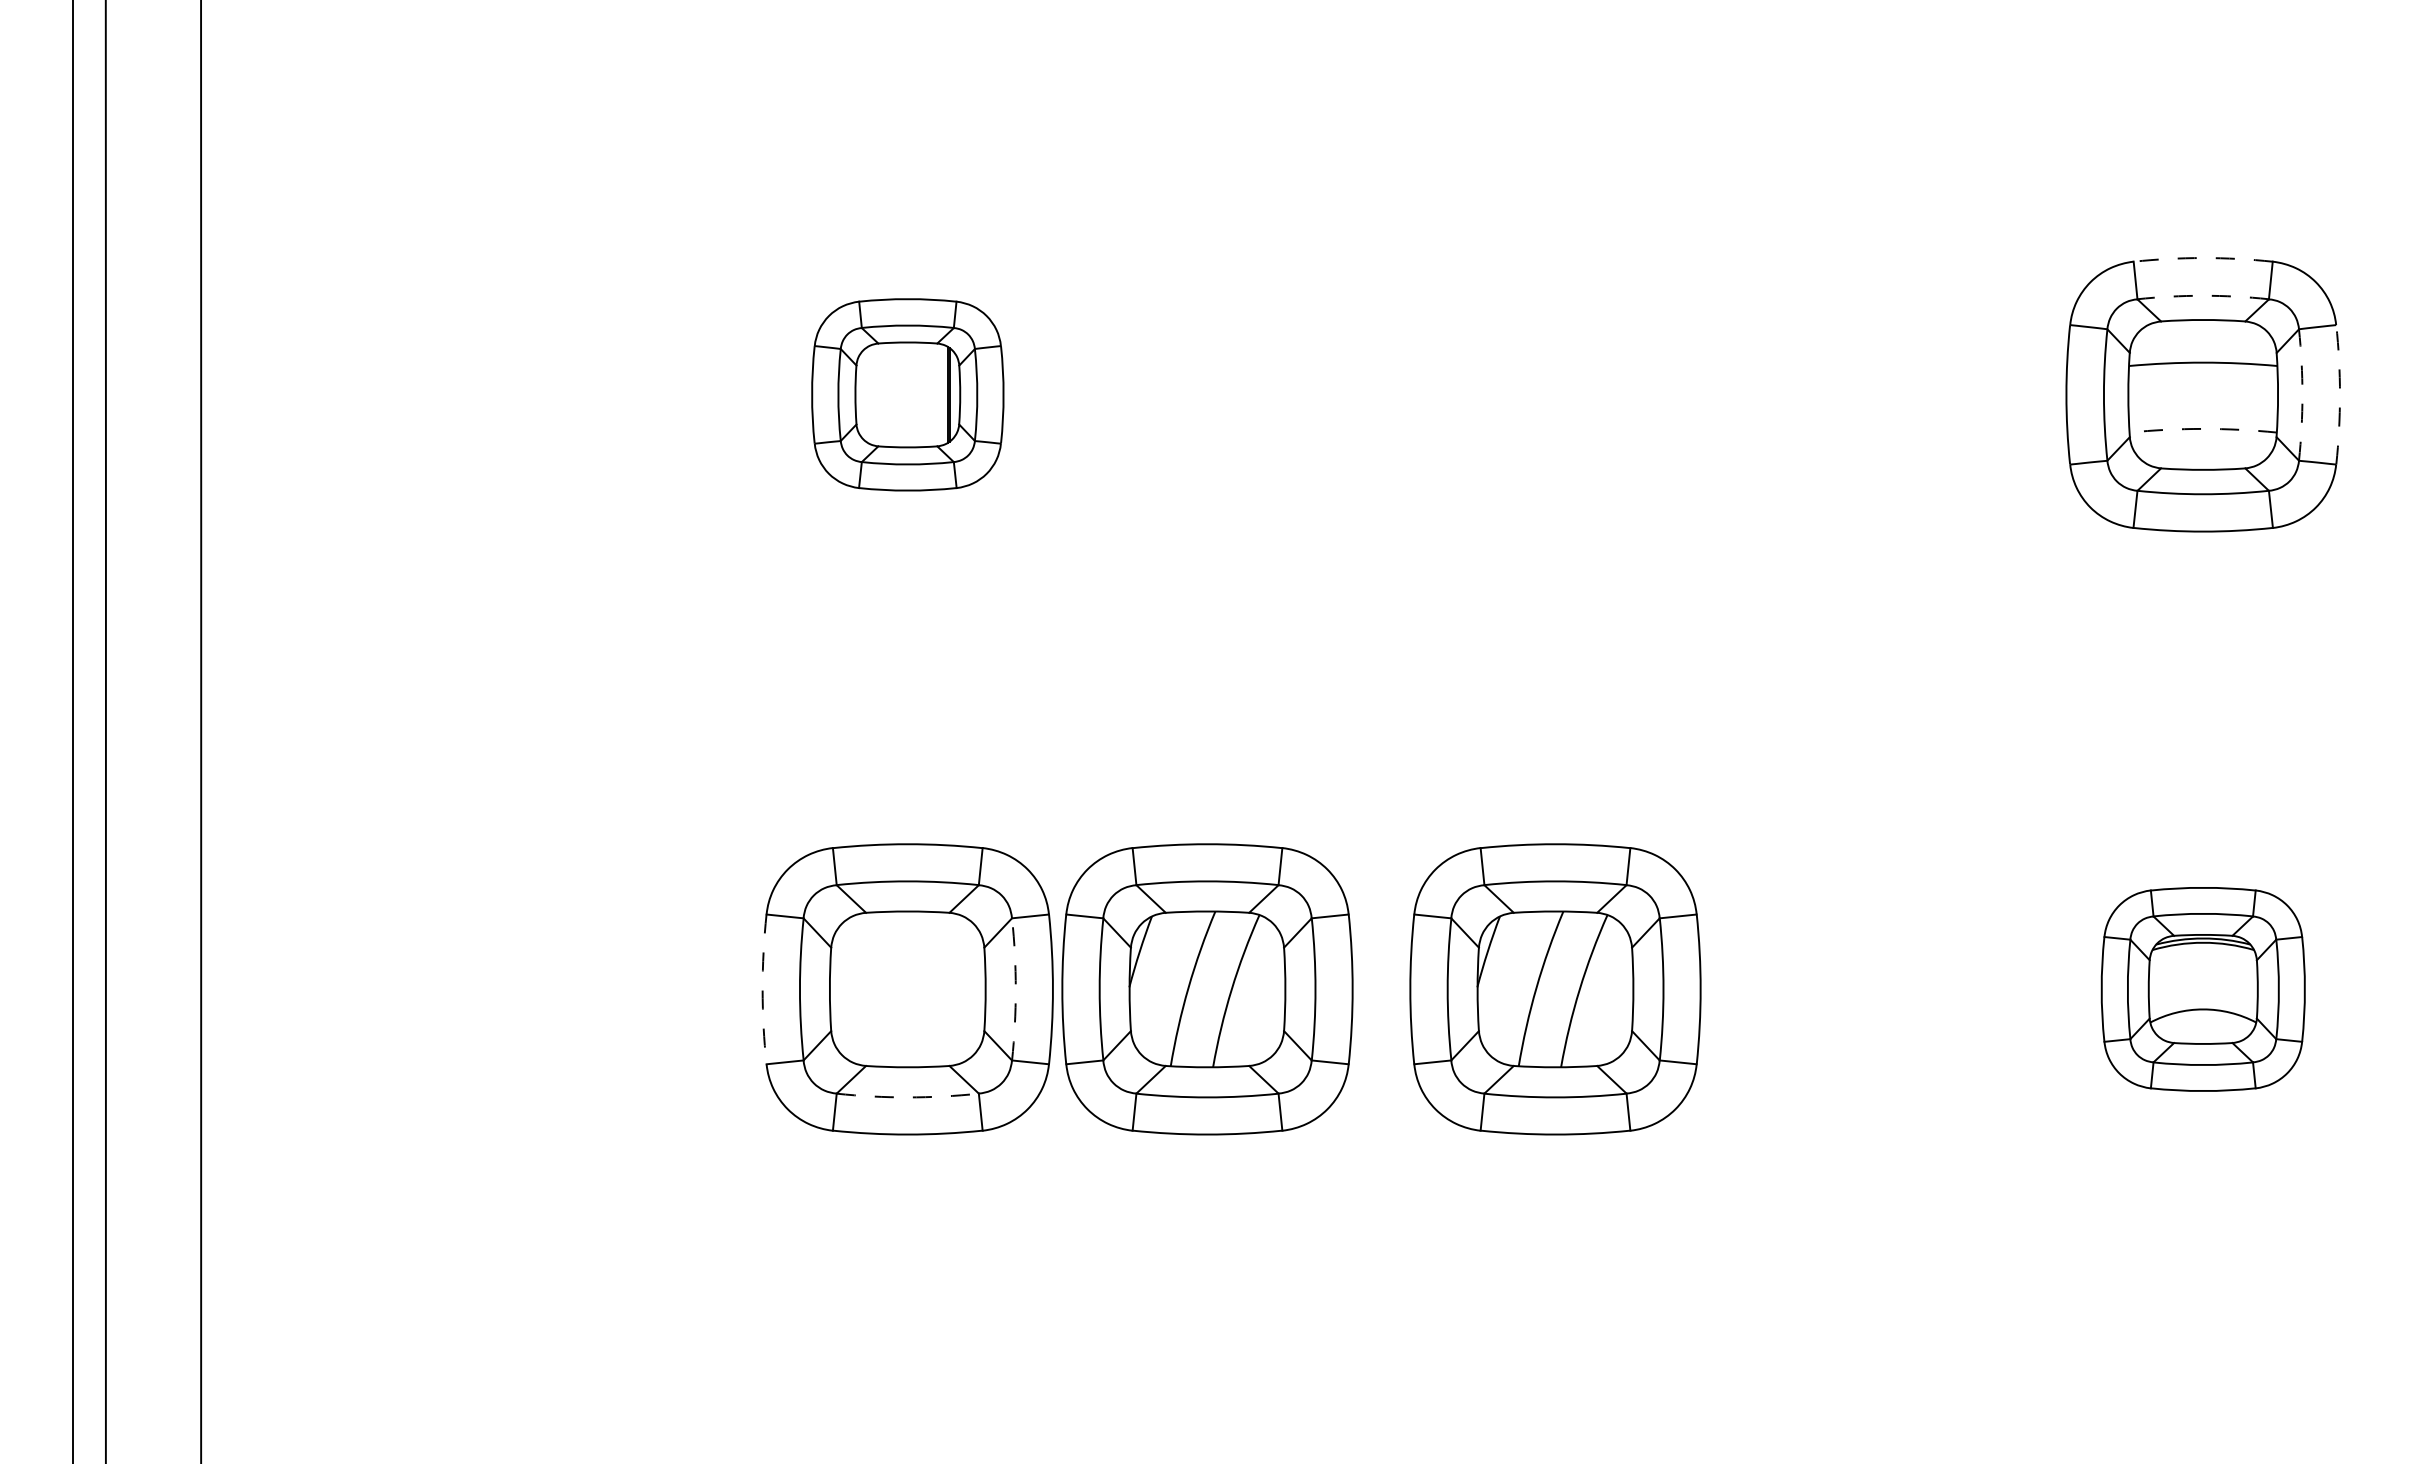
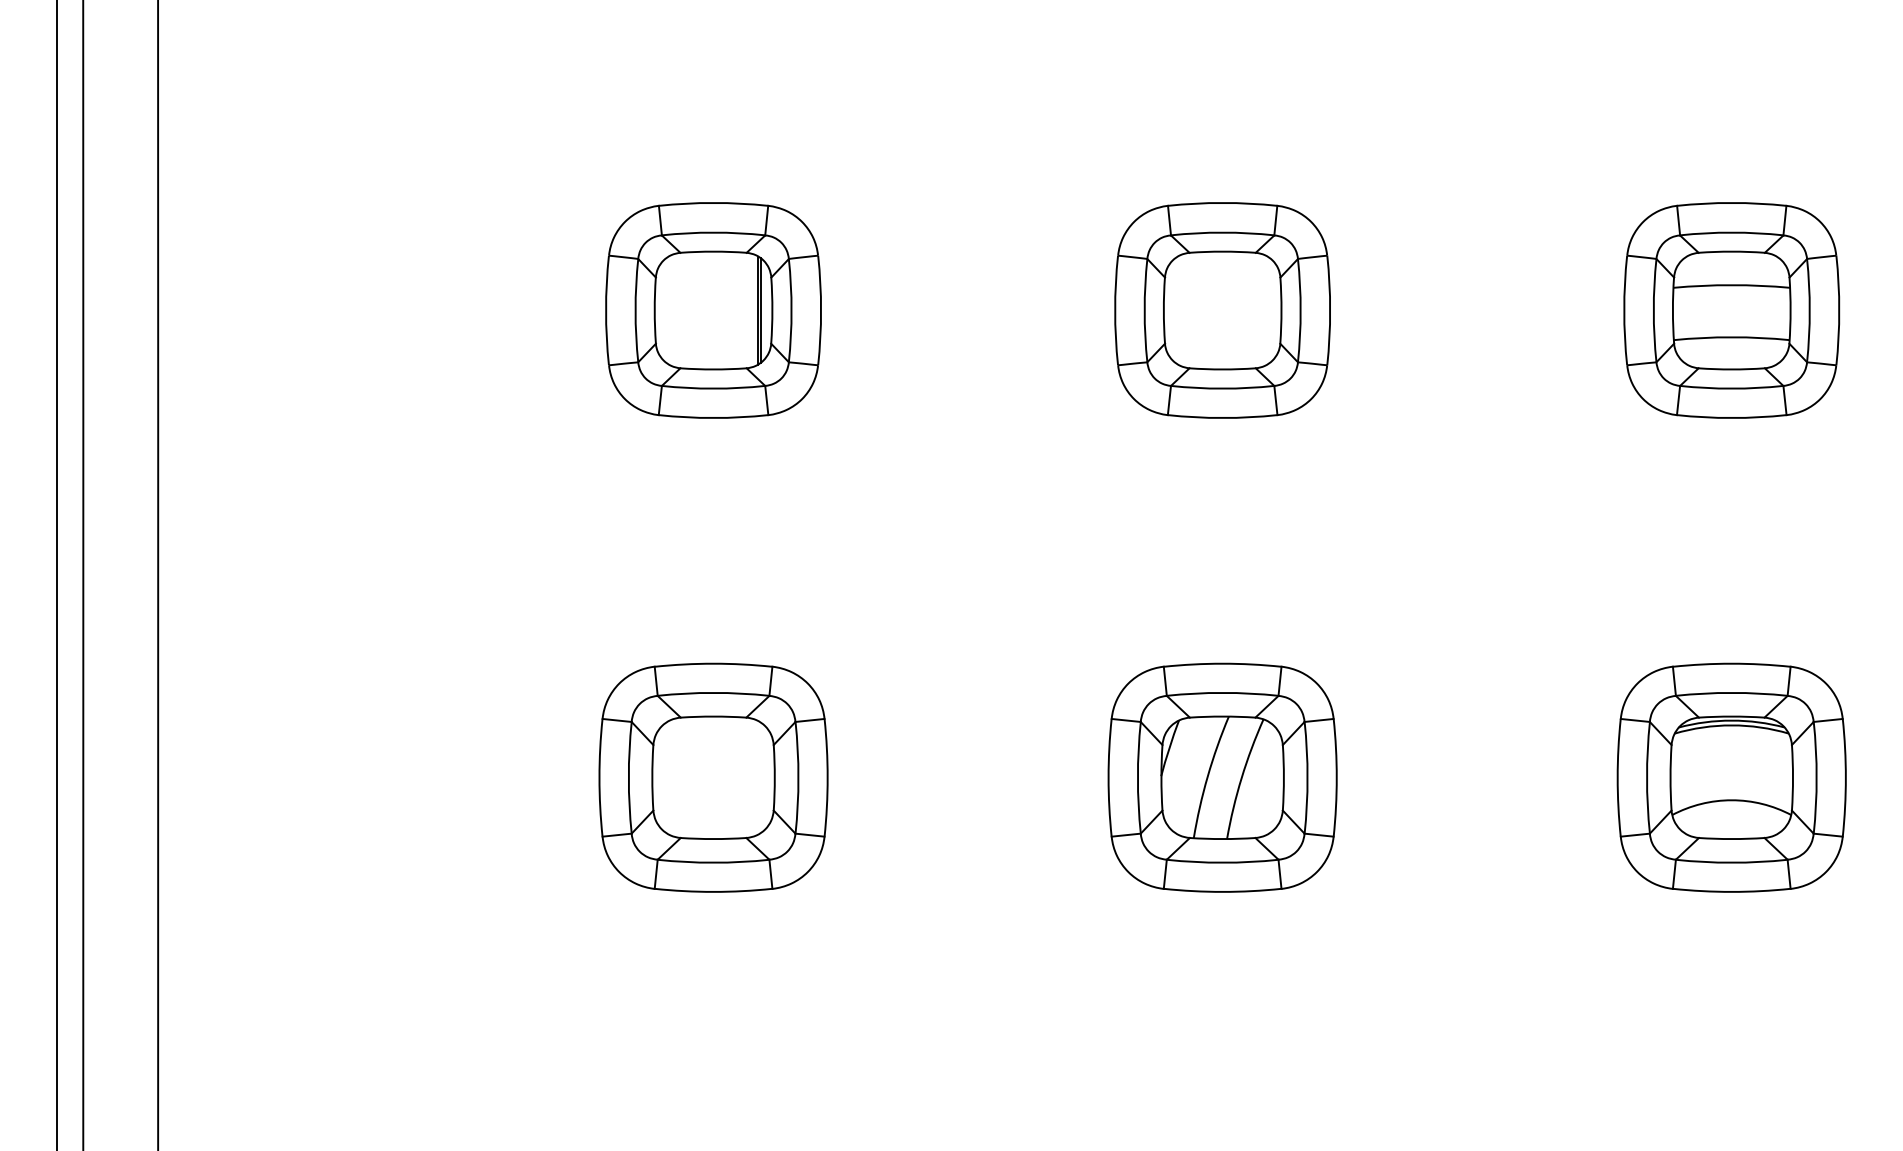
arc: (2203, 258) -> (1731, 203), dashed -> solid
arc: (2203, 295) -> (1731, 232), dashed -> solid
part: (907, 394) -> (713, 310), size x1.43
part: (1555, 394) -> (1222, 310), added
arc: (2302, 394) -> (1809, 310), dashed -> solid
arc: (2339, 394) -> (1838, 310), dashed -> solid
arc: (2203, 428) -> (1731, 336), dashed -> solid
arc: (762, 989) -> (599, 777), dashed -> solid
arc: (1015, 989) -> (798, 777), dashed -> solid
part: (1207, 989) -> (949, 777), removed
part: (2203, 989) -> (1731, 777), size x1.43
arc: (907, 1097) -> (713, 862), dashed -> solid

